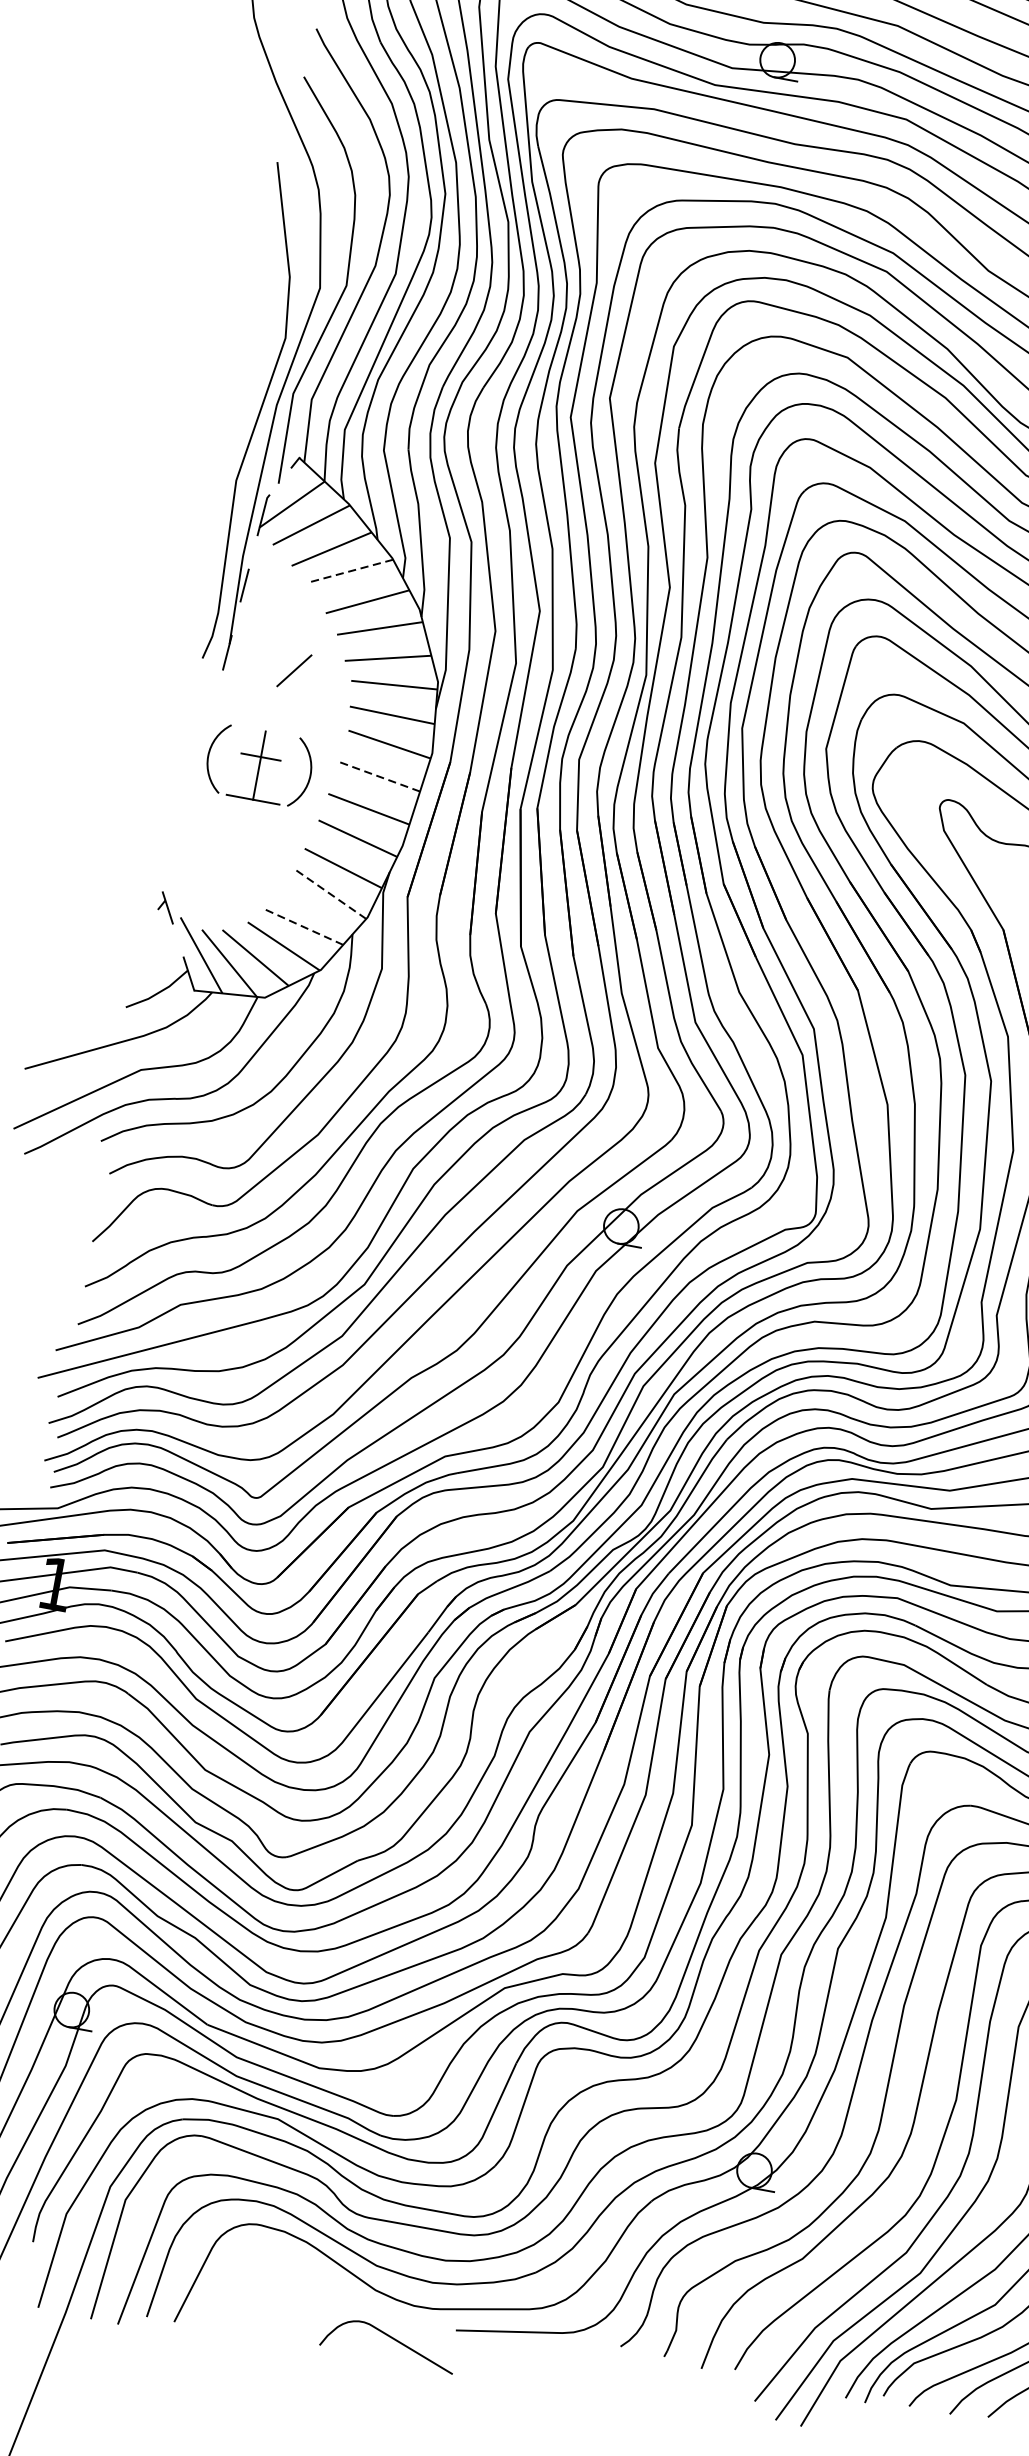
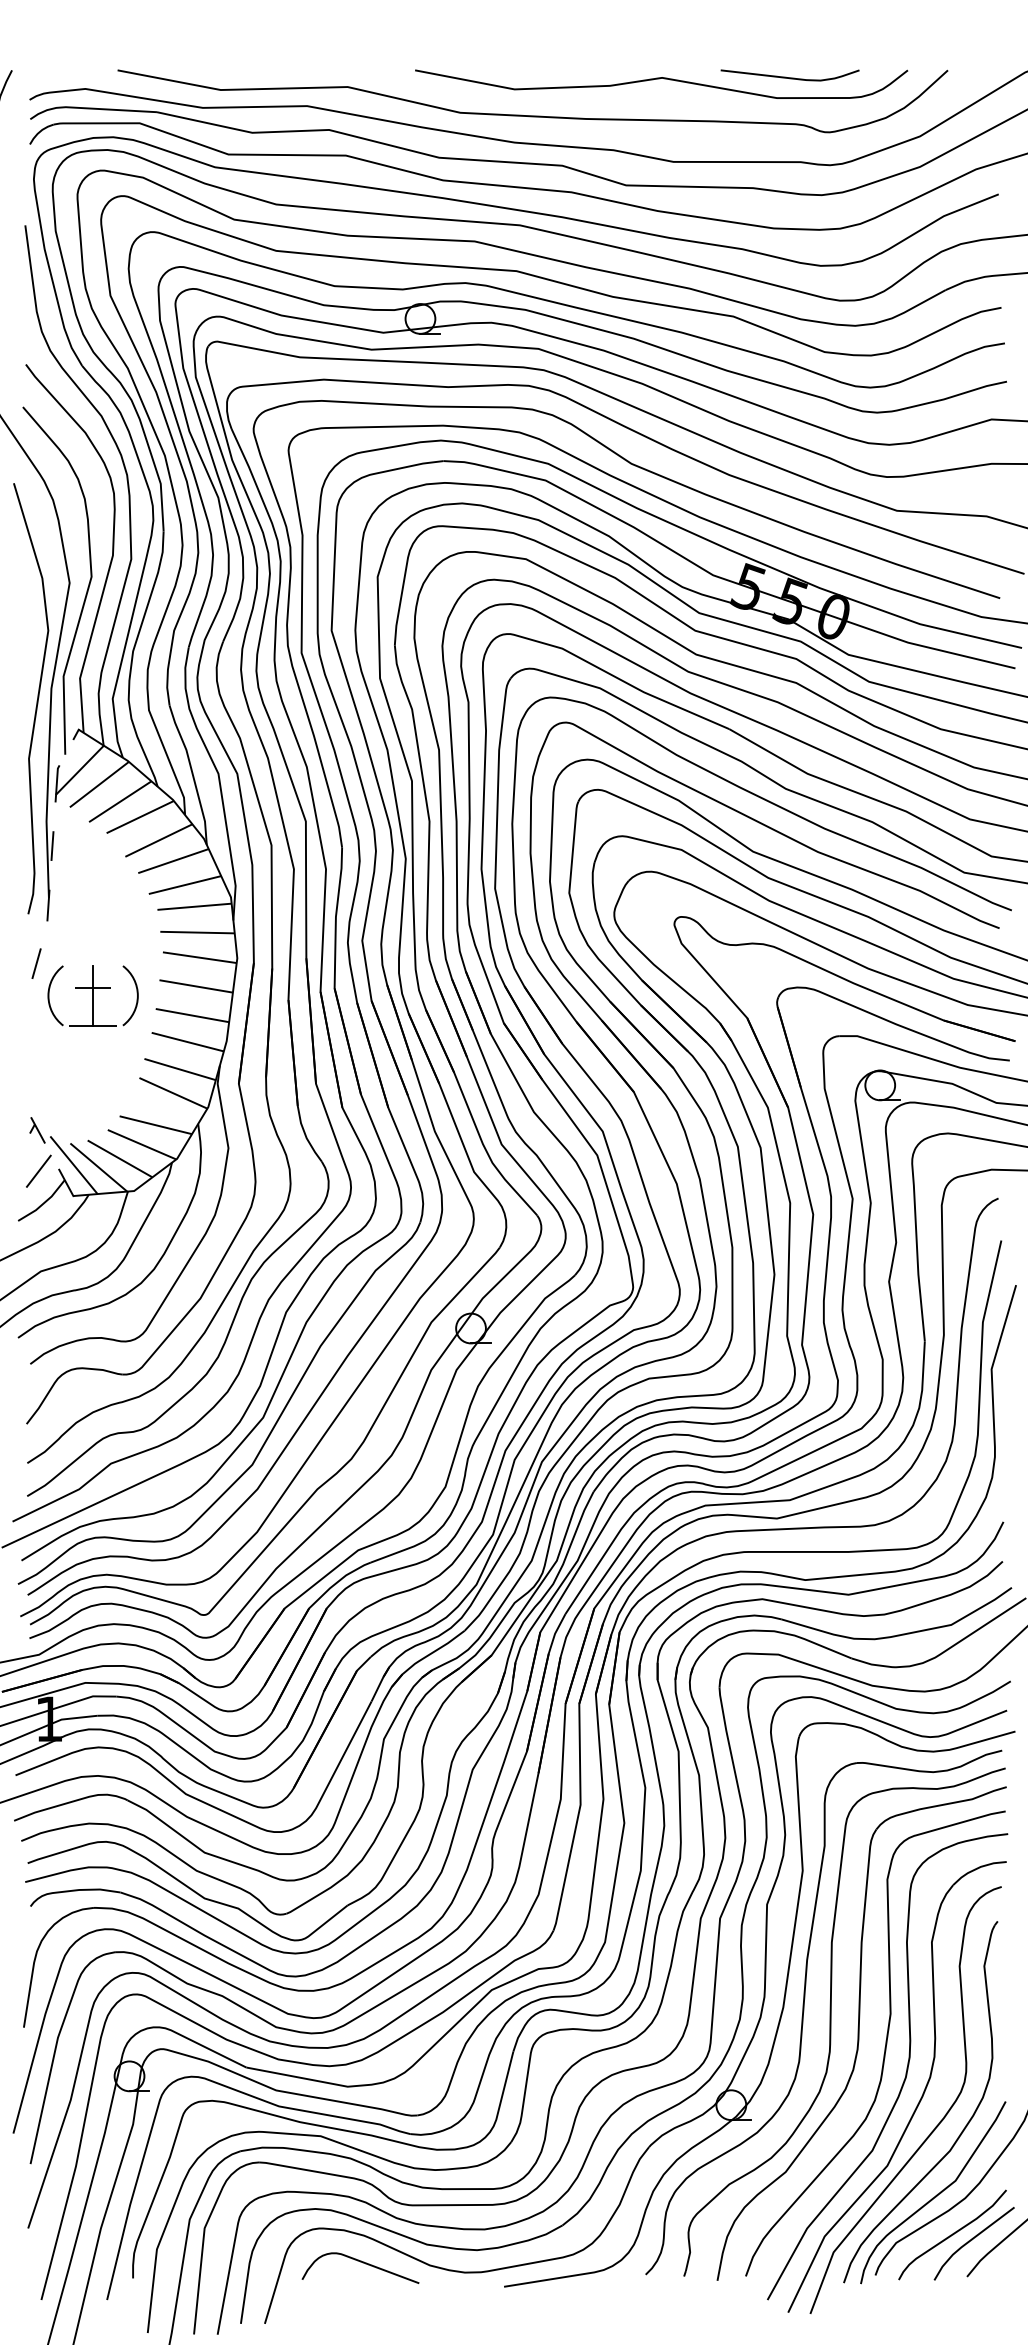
line: (350, 571) -> (139, 817), dashed -> solid
line: (294, 669) -> (38, 1170), moved
line: (201, 716) -> (36, 963), added
line: (378, 776) -> (195, 986), dashed -> solid
line: (329, 894) -> (172, 1093), dashed -> solid
line: (303, 927) -> (155, 1125), dashed -> solid
curve: (391, 2339) -> (362, 2263), moved

